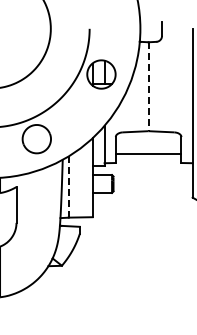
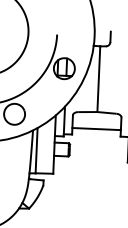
line: (148, 87) -> (98, 79), dashed -> solid
line: (68, 187) -> (36, 151), dashed -> solid

